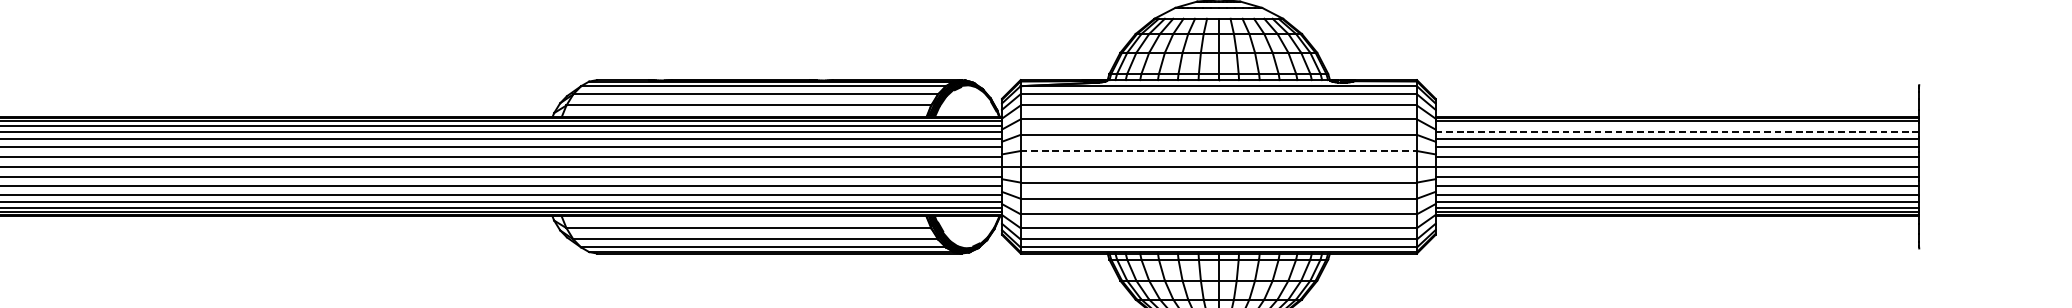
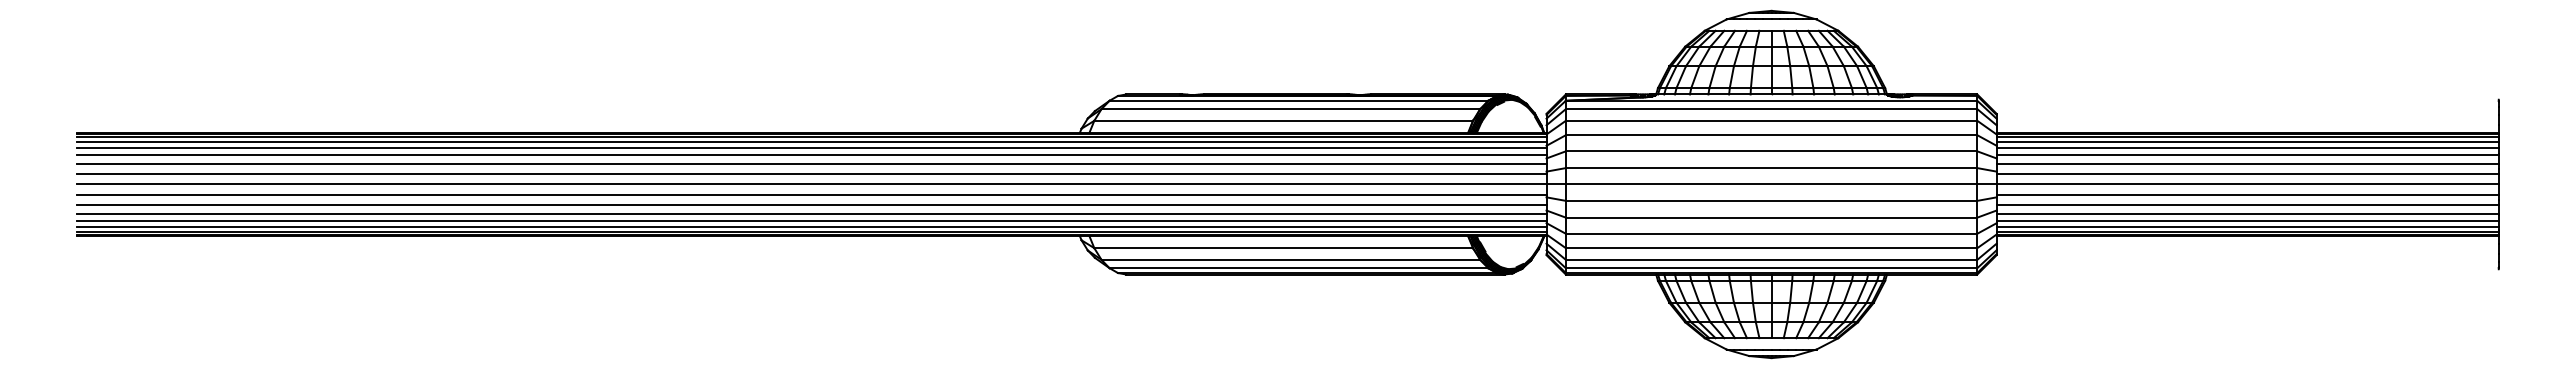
line: (1677, 126) -> (2247, 142), added
line: (1677, 132) -> (2247, 148), dashed -> solid
line: (1218, 151) -> (1771, 168), dashed -> solid

